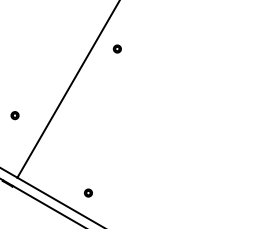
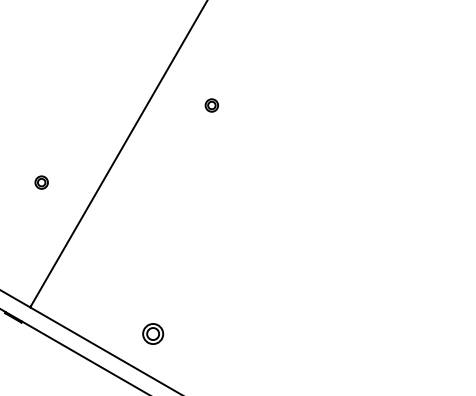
part: (116, 48) -> (210, 104), moved
part: (14, 115) -> (40, 182), moved
part: (88, 192) -> (153, 332), size x1.6

